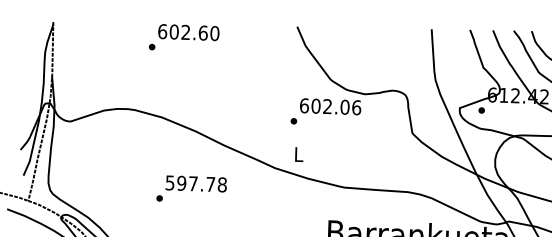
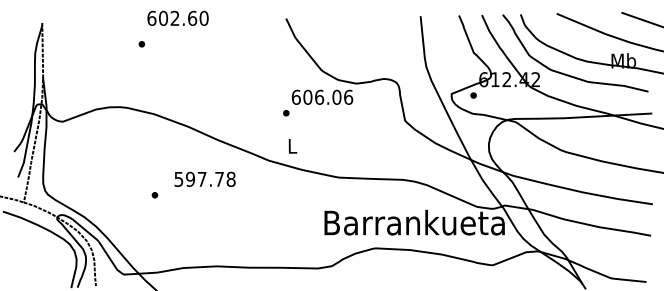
text: (188, 31) -> (177, 17), moved
text: (327, 105) -> (319, 96), 602.06 -> 606.06
text: (195, 183) -> (204, 178), moved

